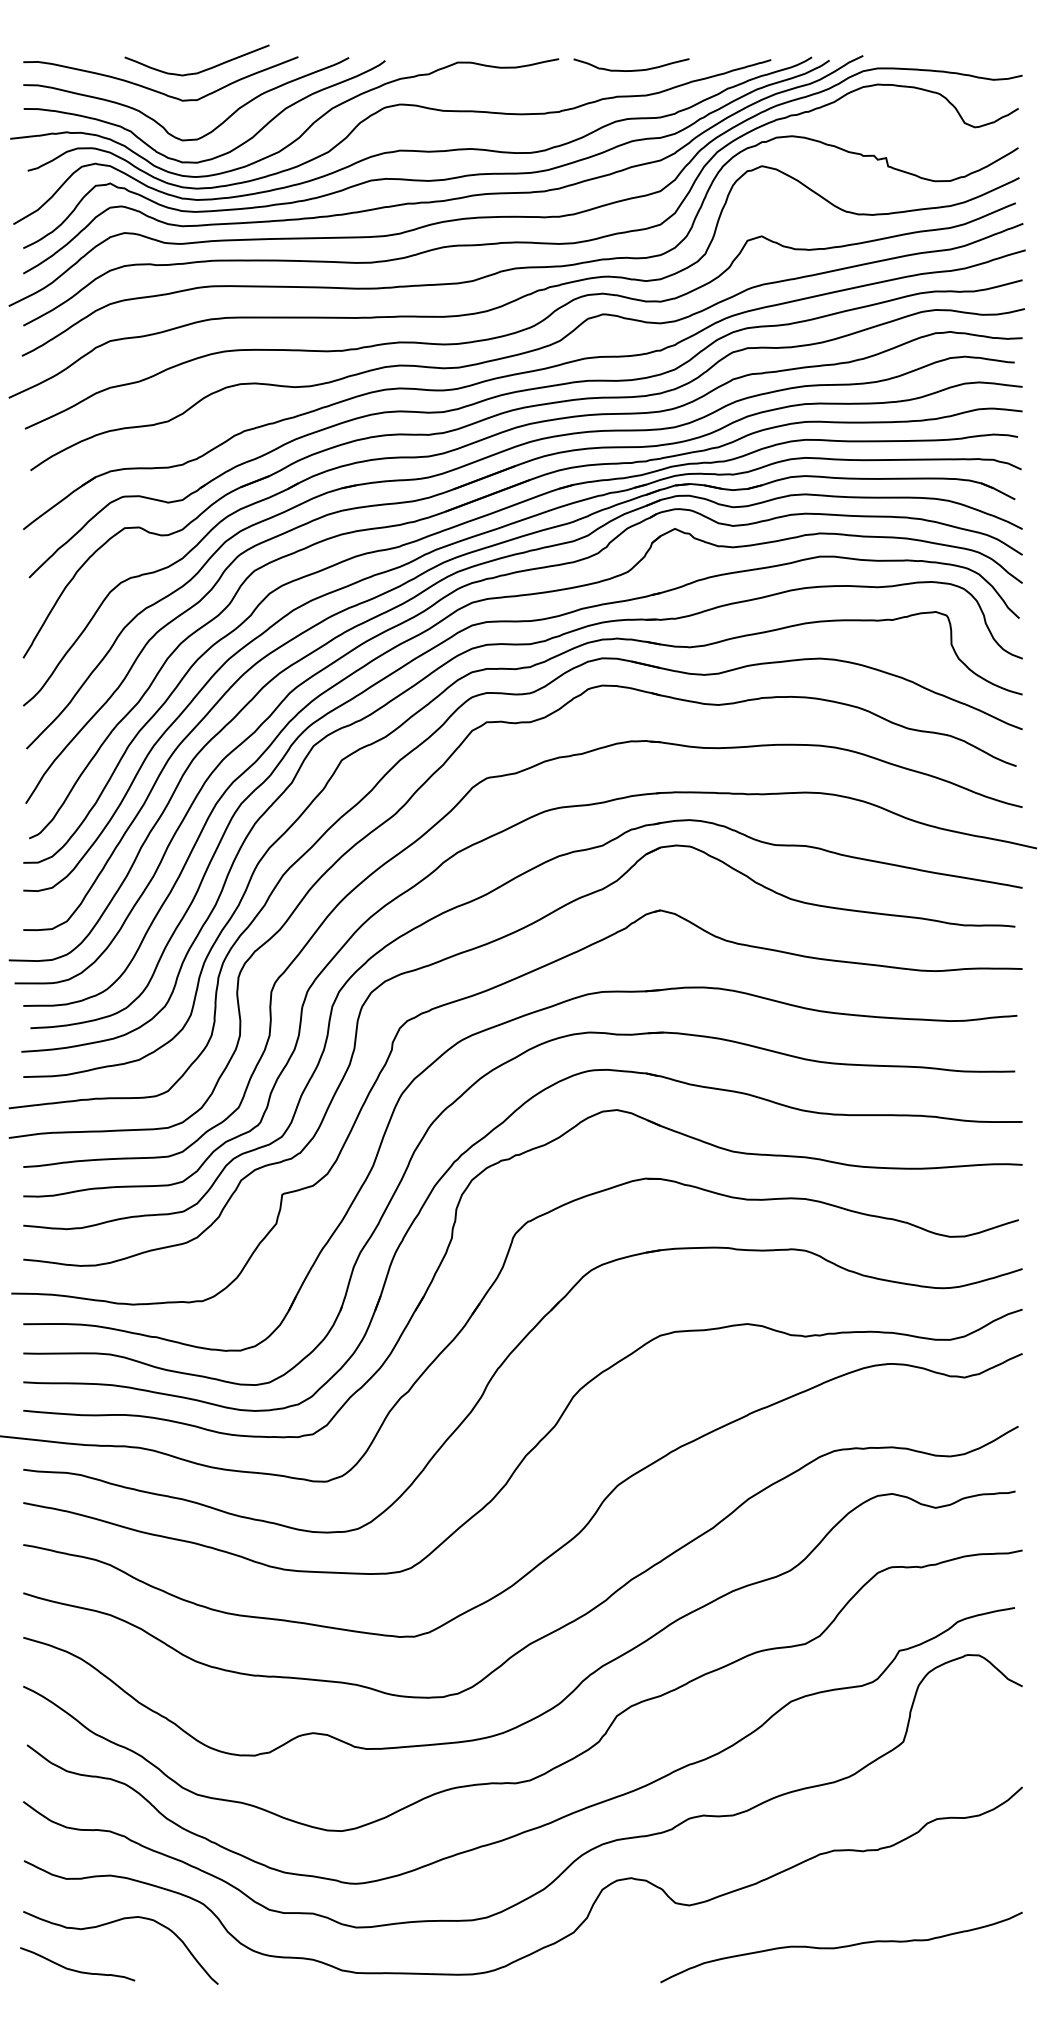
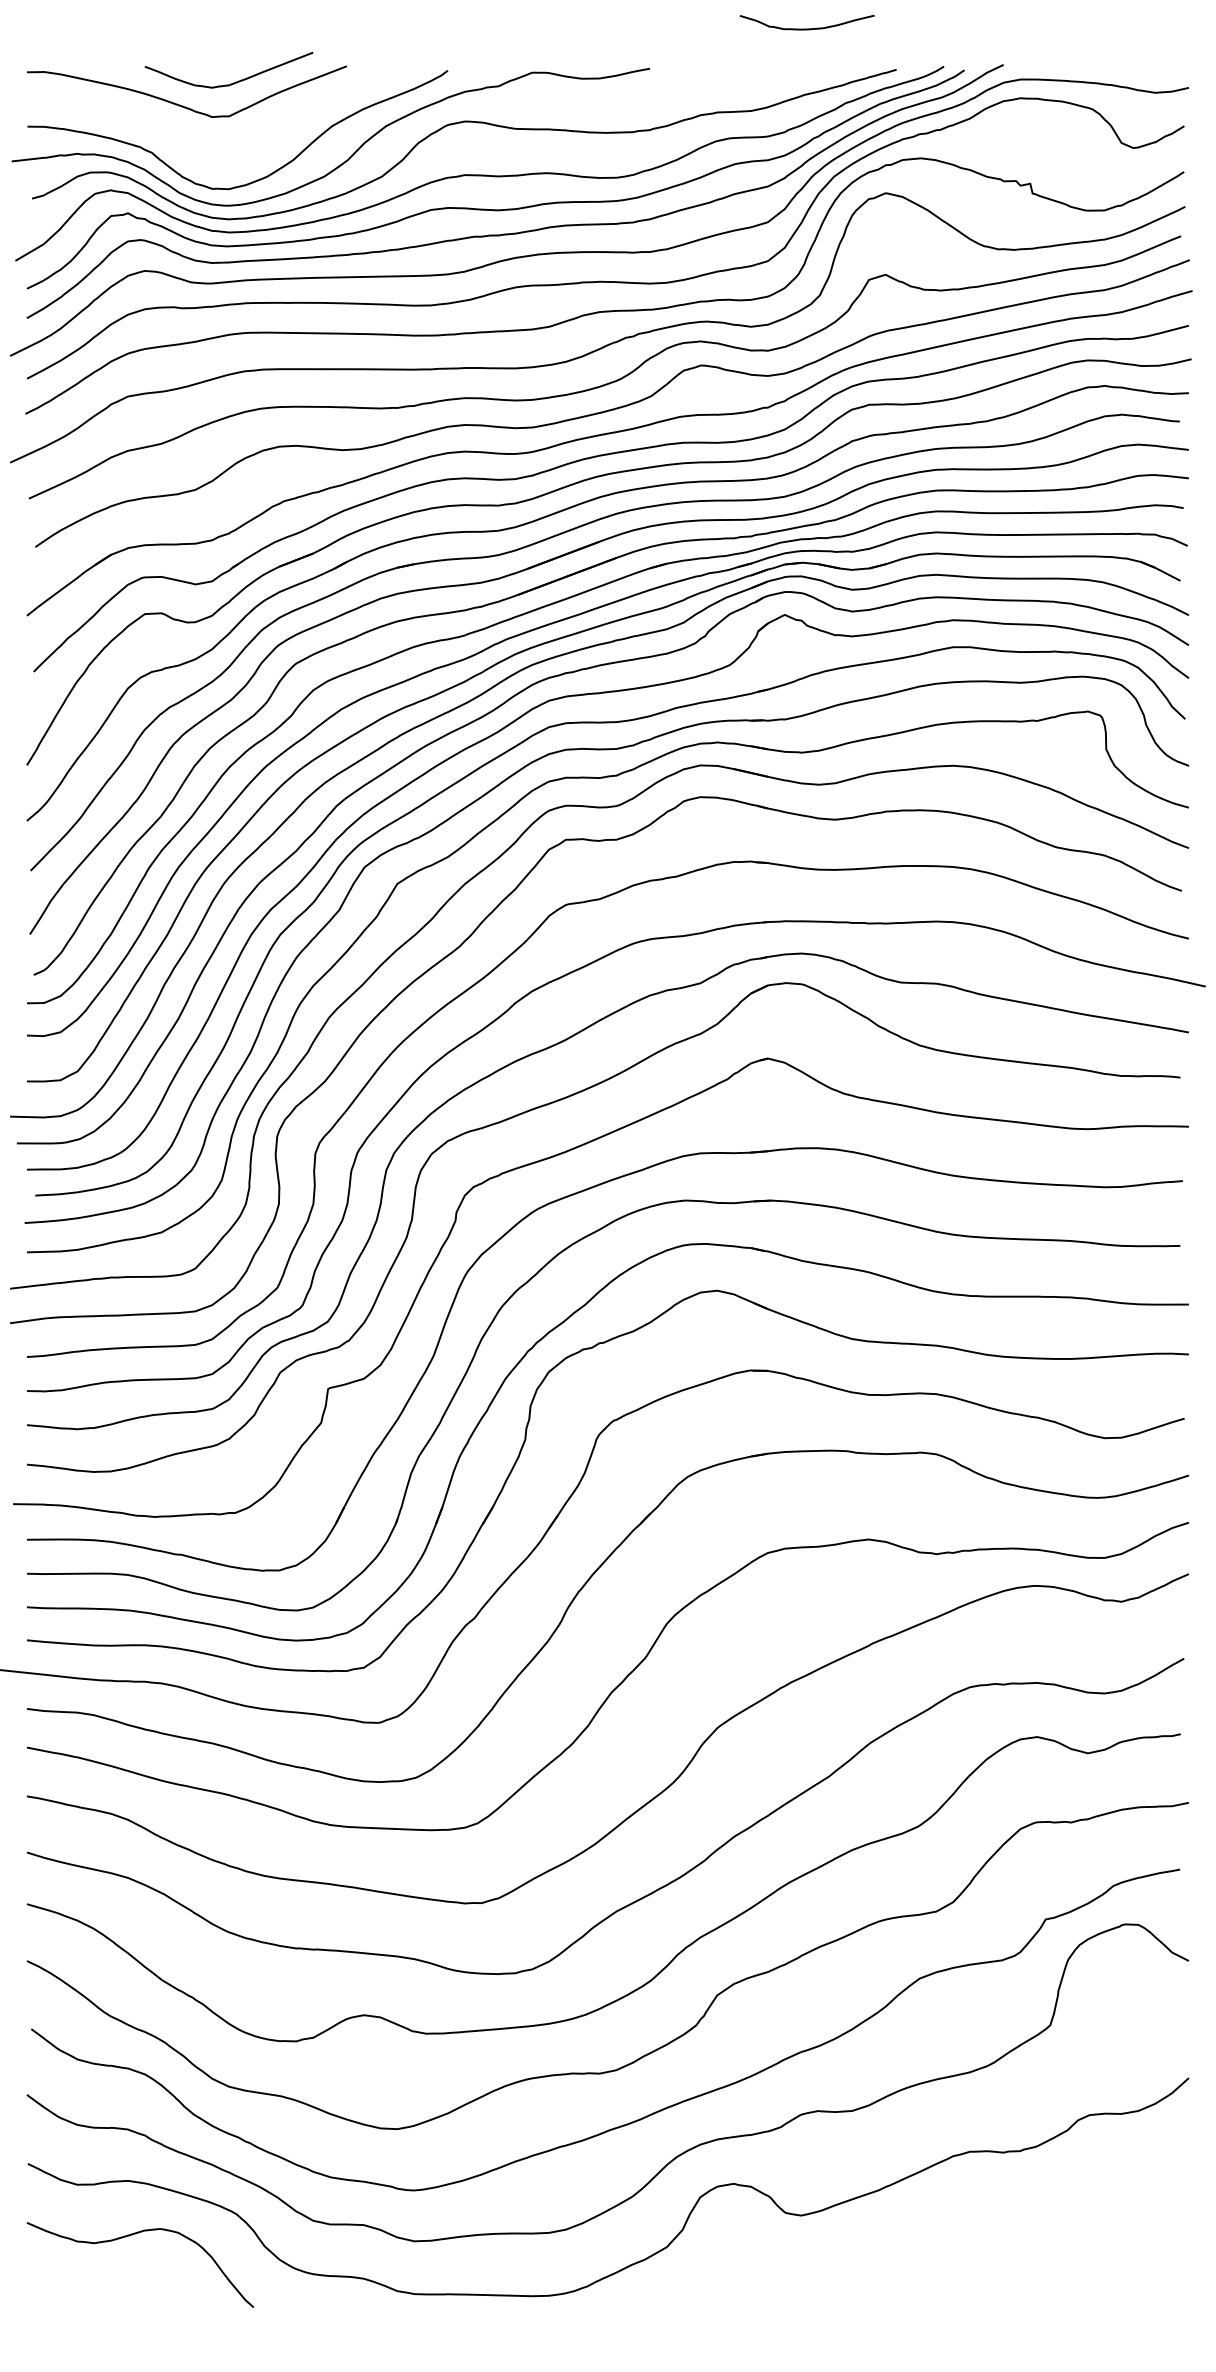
curve: (630, 70) -> (806, 28), moved
curve: (163, 126) -> (189, 146), removed
curve: (841, 1947) -> (978, 2264), removed
curve: (75, 1969) -> (87, 2290), removed

